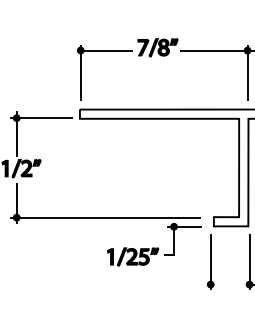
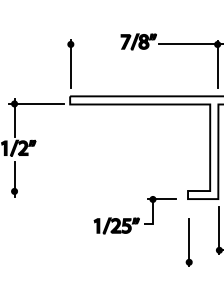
line: (105, 50) -> (92, 44), removed
line: (105, 217) -> (92, 191), removed
part: (209, 262) -> (188, 242), moved

